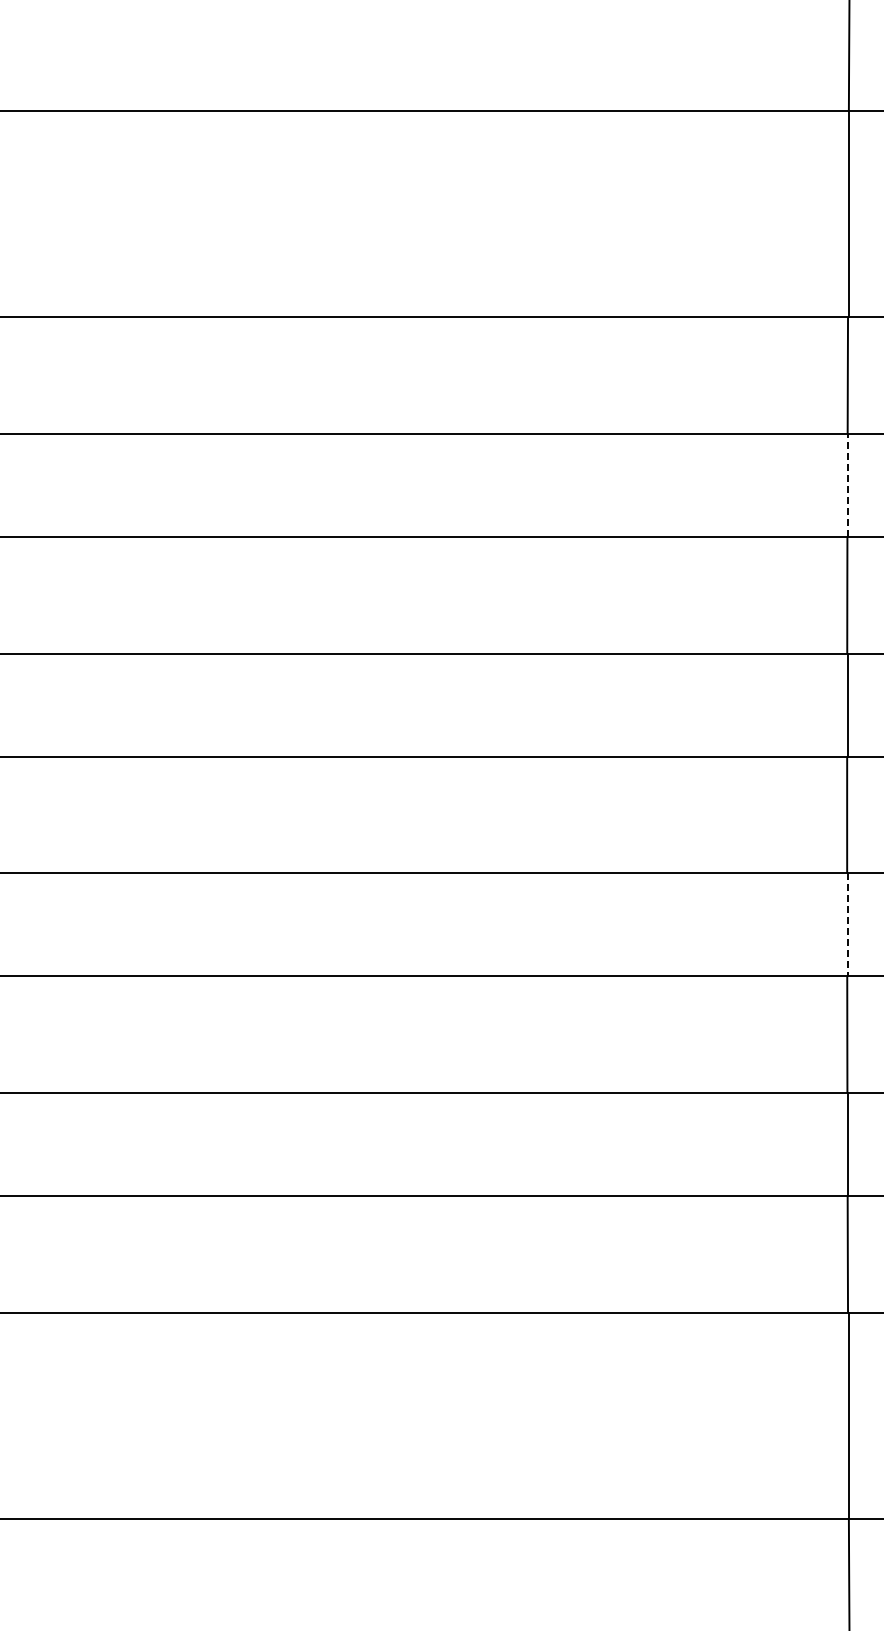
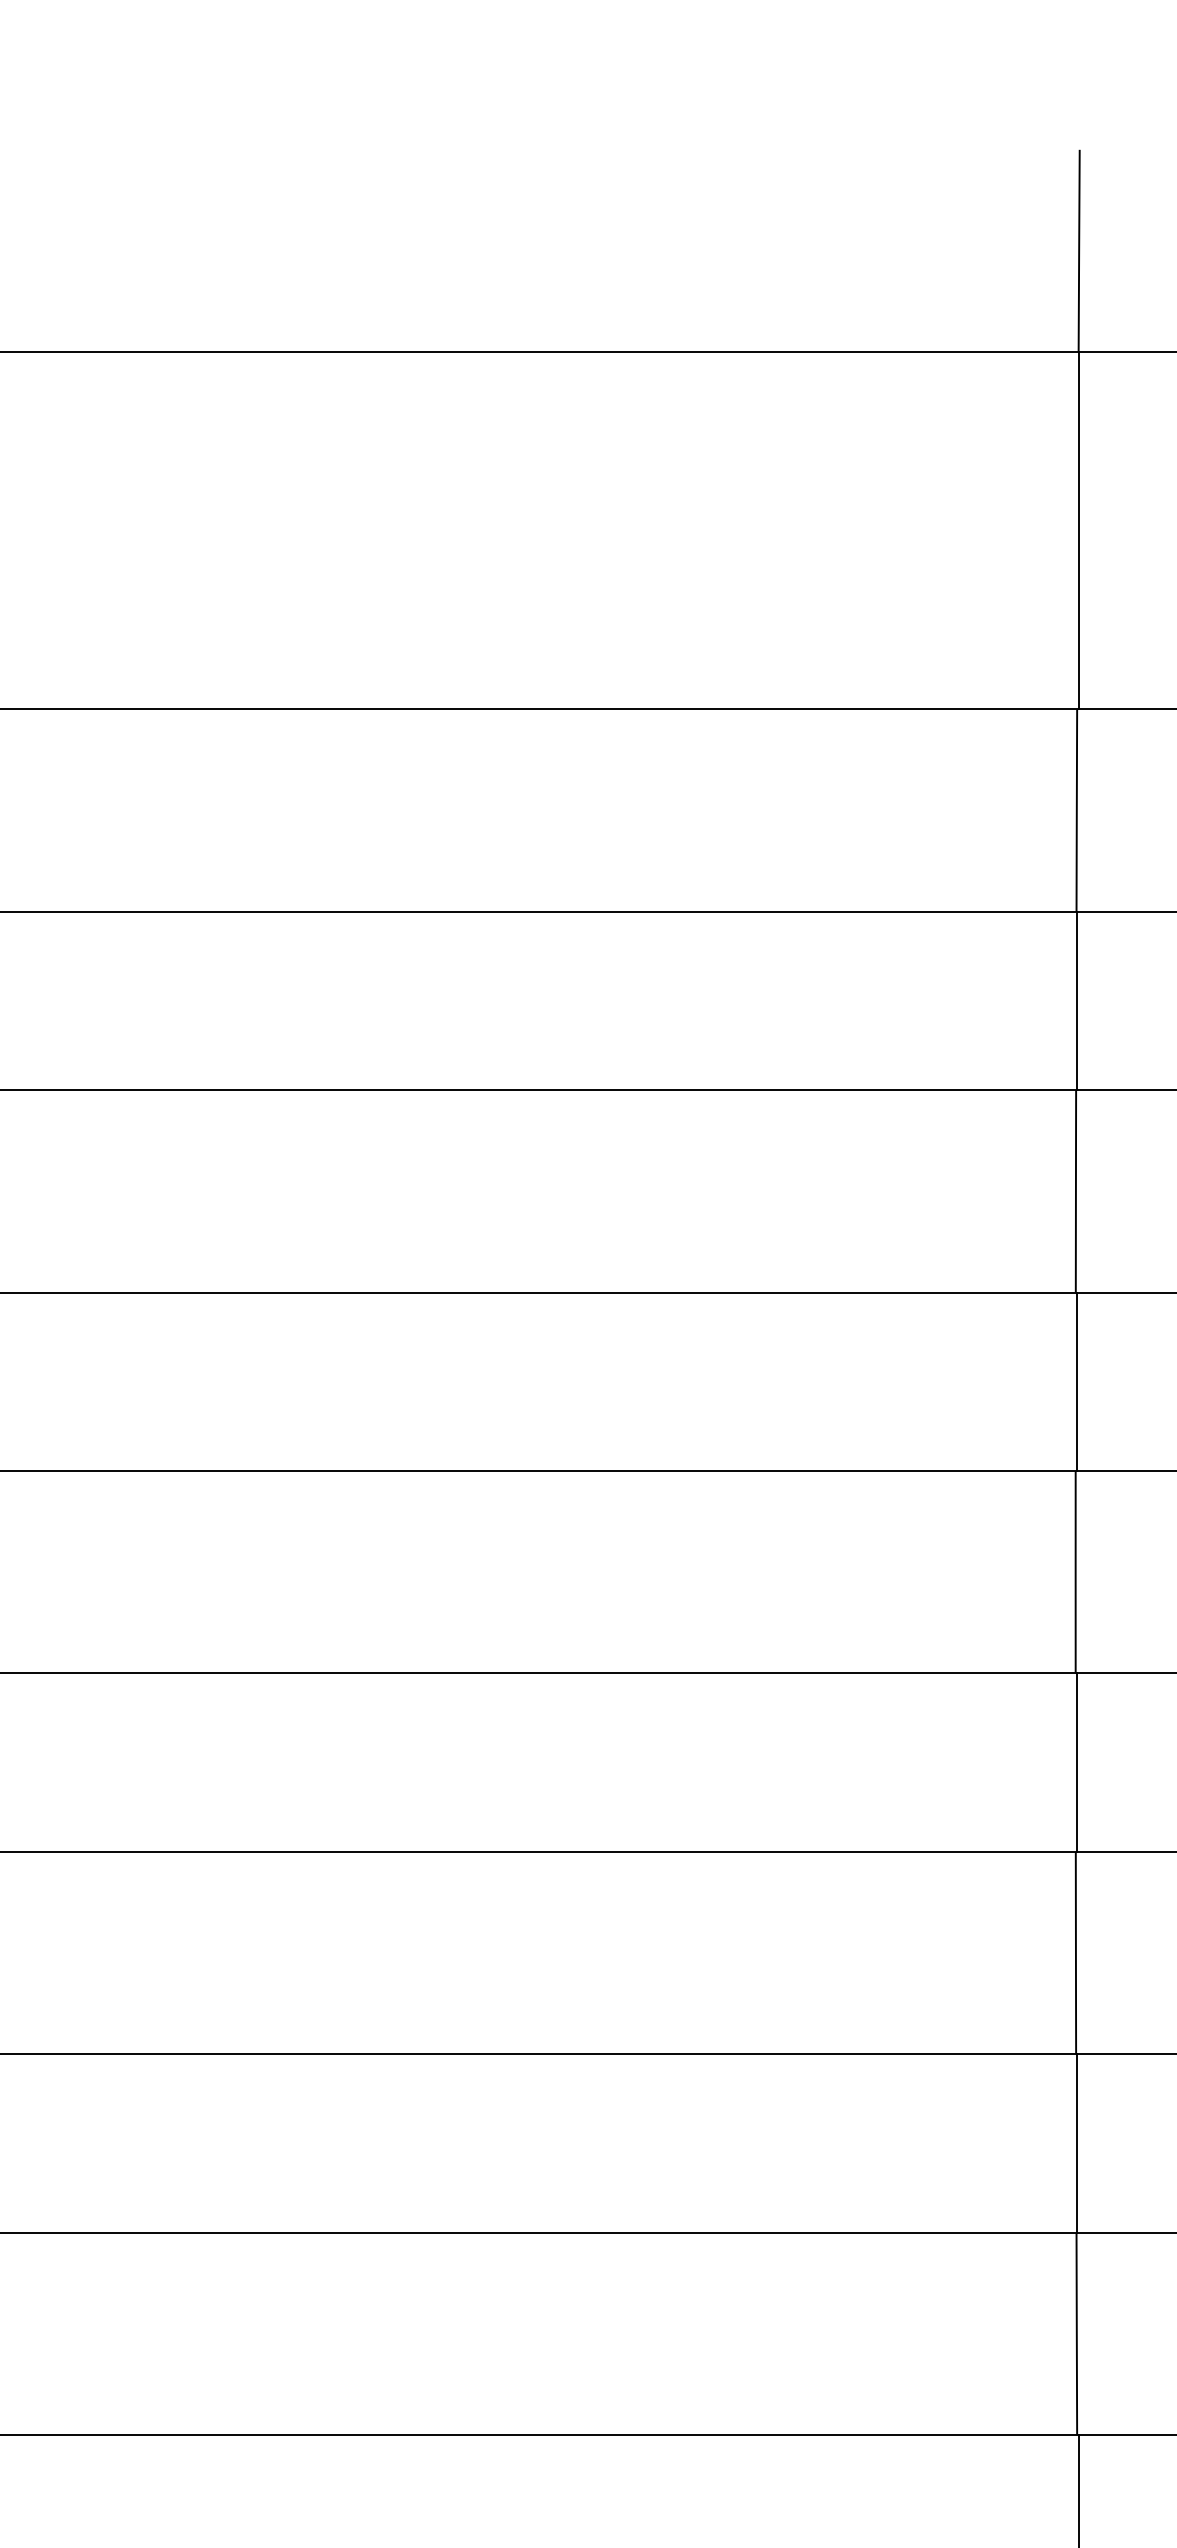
line: (848, 484) -> (1077, 999), dashed -> solid
line: (847, 925) -> (1076, 1764), dashed -> solid

